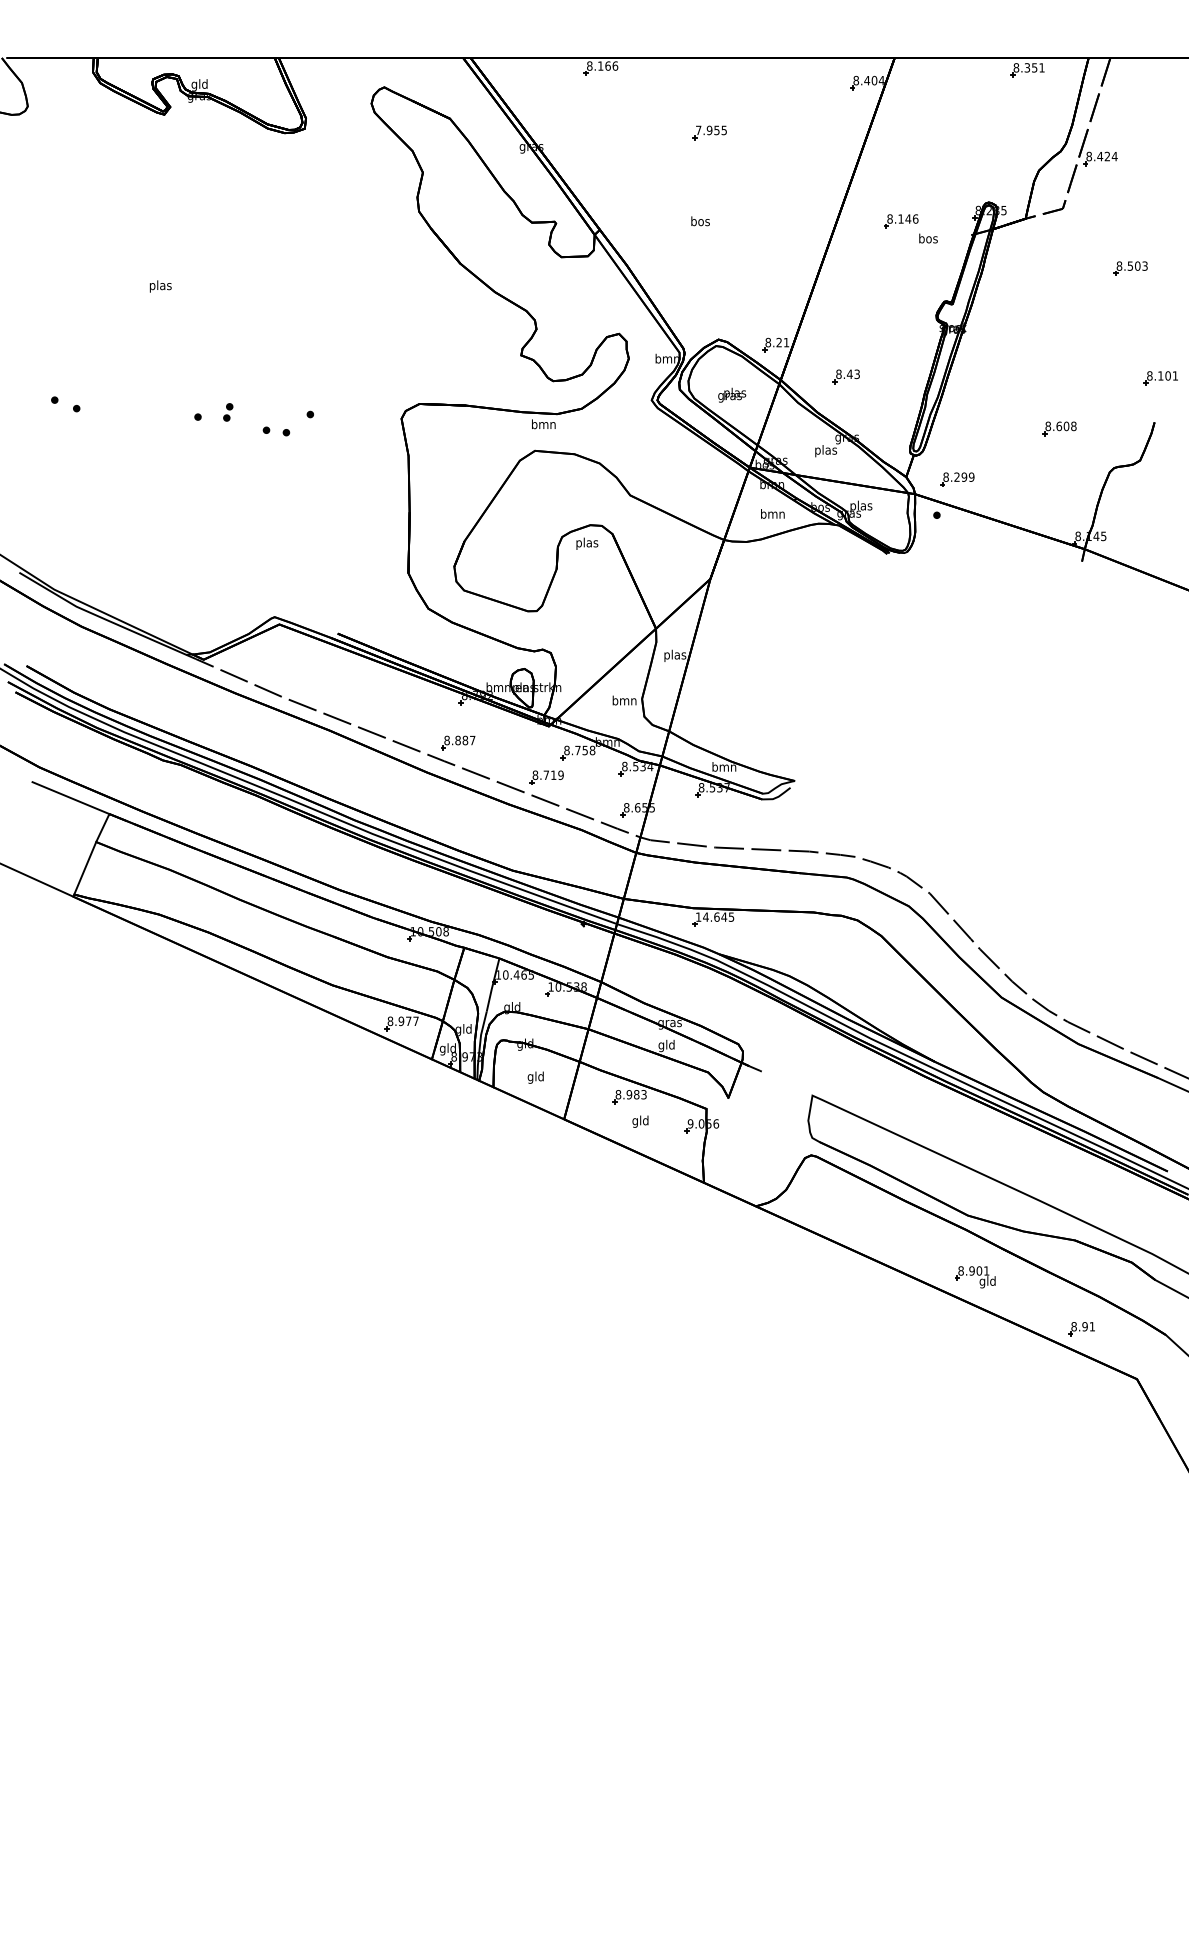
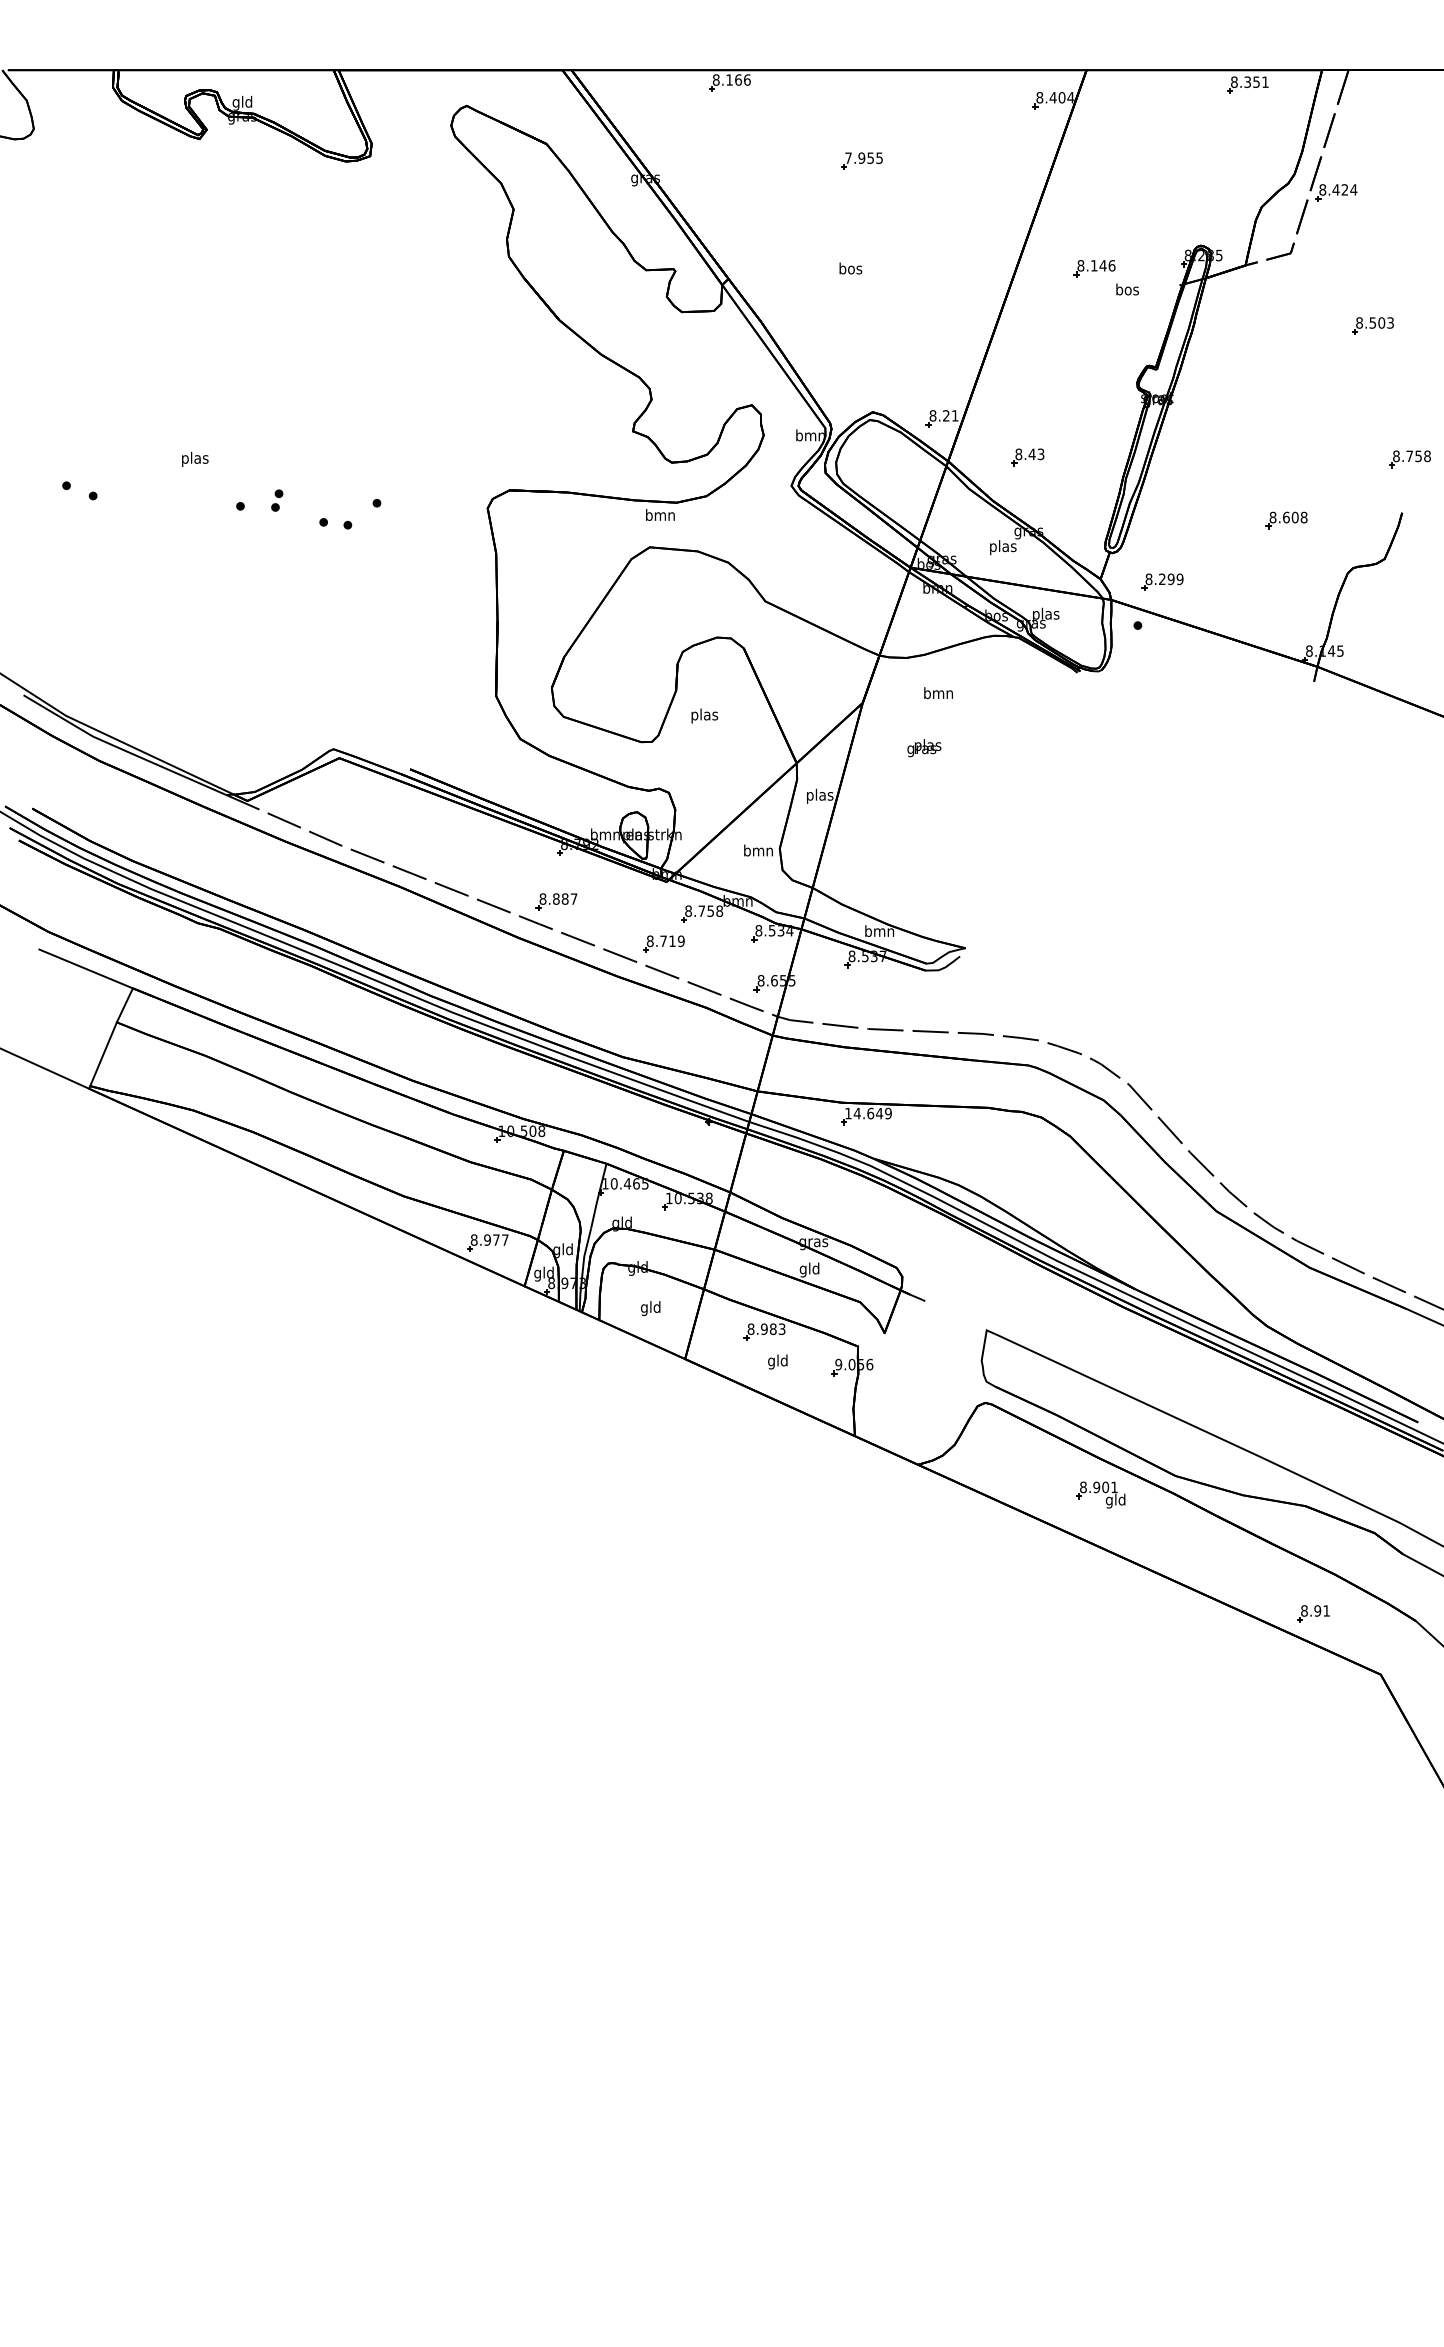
text: (160, 286) -> (194, 459), moved
text: (1168, 375) -> (1419, 455), 8.101 -> 8.758
text: (732, 394) -> (924, 747), moved
text: (772, 513) -> (938, 692), moved
text: (587, 543) -> (704, 715), moved
text: (731, 916) -> (888, 1112), 14.645 -> 14.649
part: (975, 1277) -> (1100, 1495), moved

